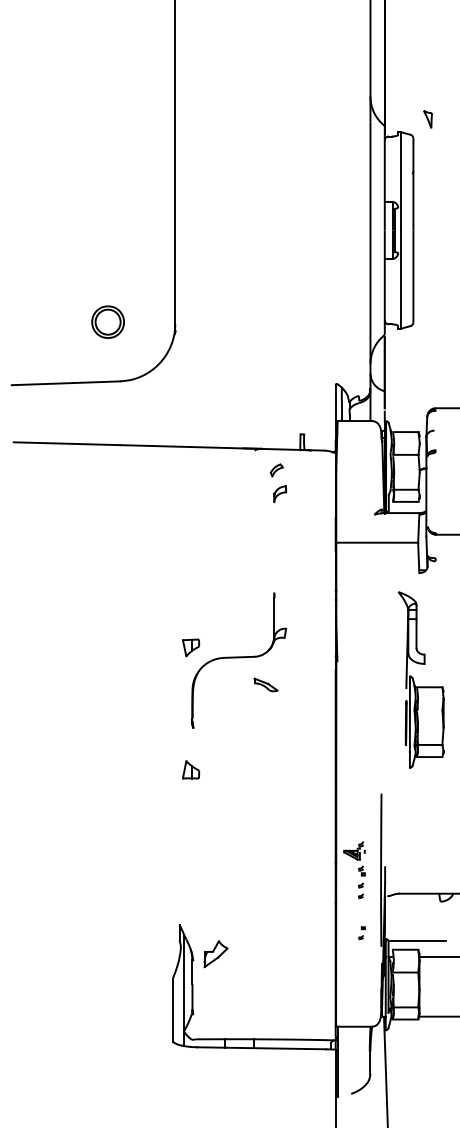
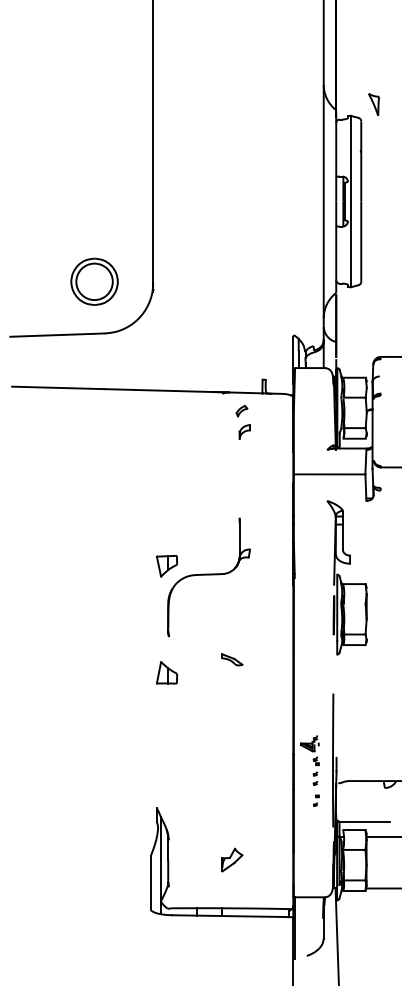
part: (427, 119) -> (373, 104), size x1.43
part: (107, 321) -> (93, 281), size x1.67
part: (190, 647) -> (166, 565), size x1.43
part: (265, 684) -> (232, 659), moved
part: (421, 686) -> (347, 583), moved
part: (190, 769) -> (166, 672), size x1.43
part: (361, 933) -> (315, 800), moved
part: (215, 954) -> (232, 860), moved

